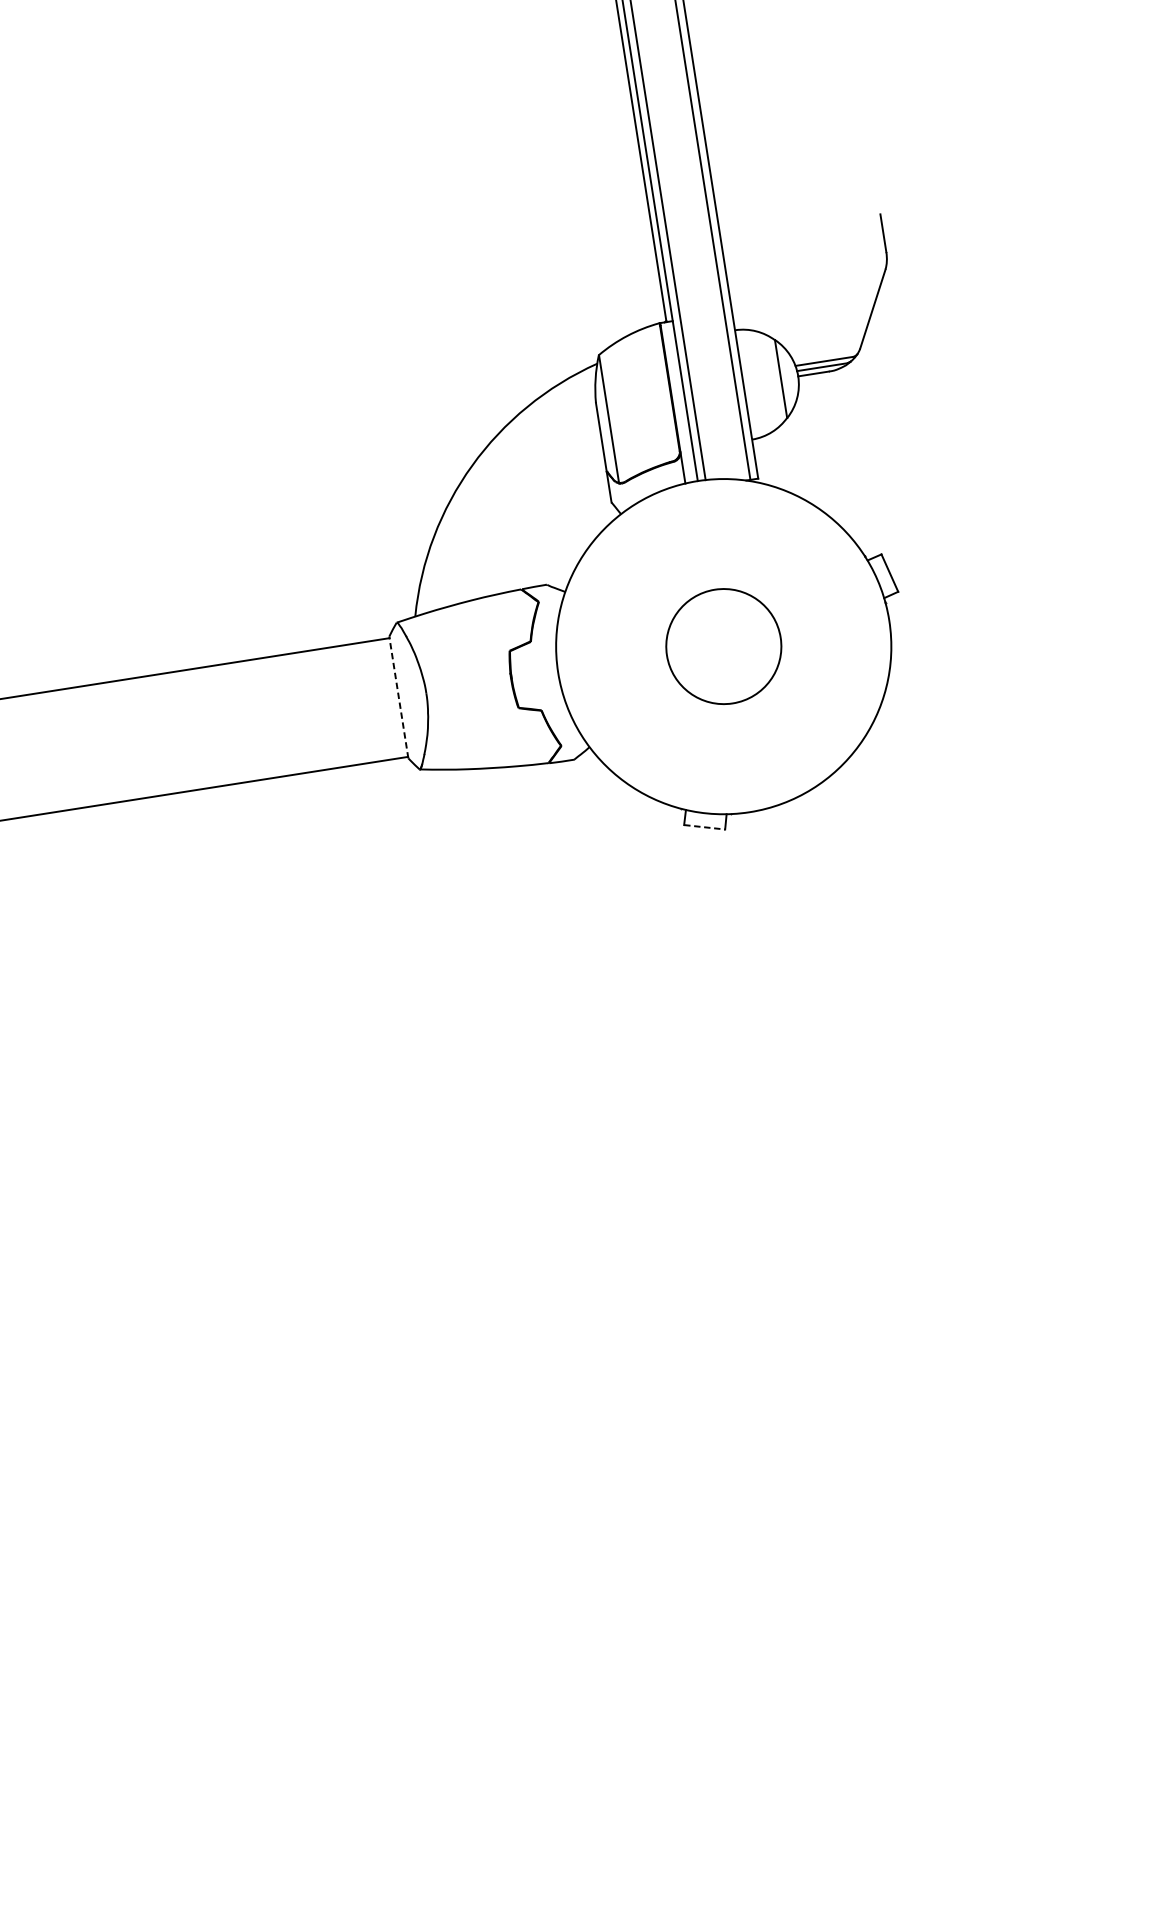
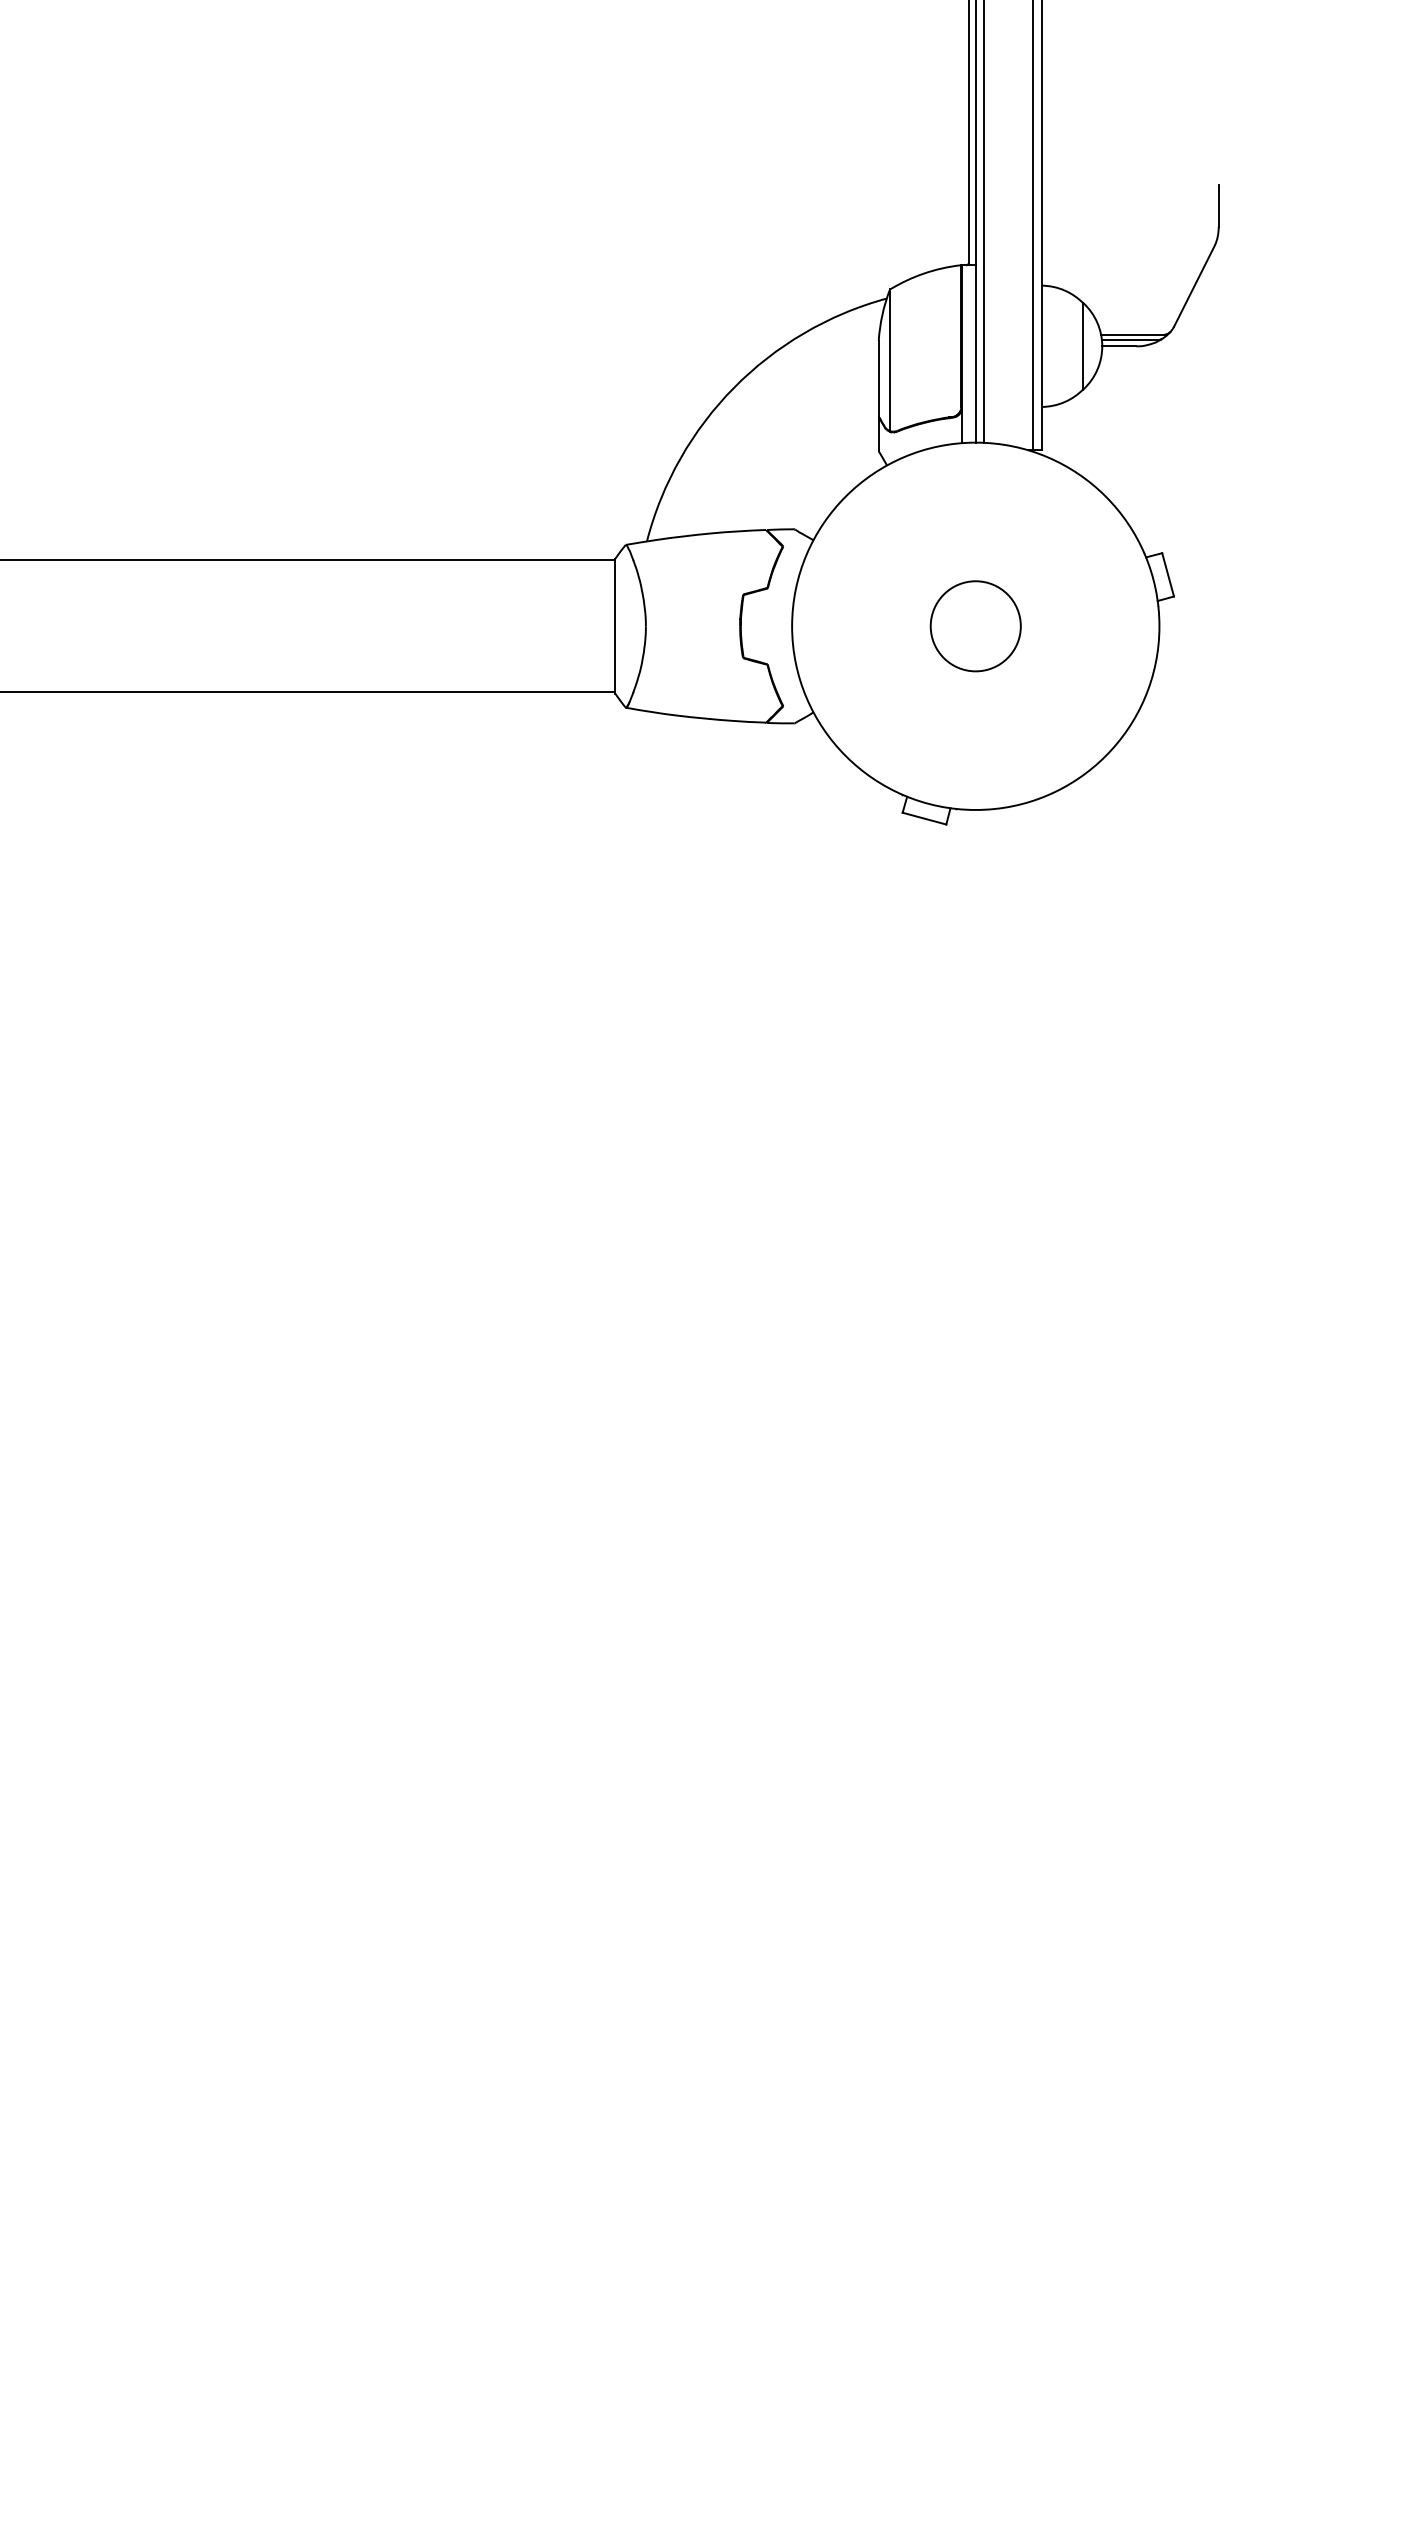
circle: (723, 646) -> (975, 626), size x0.71
line: (398, 697) -> (615, 626), dashed -> solid
line: (704, 827) -> (924, 818), dashed -> solid

